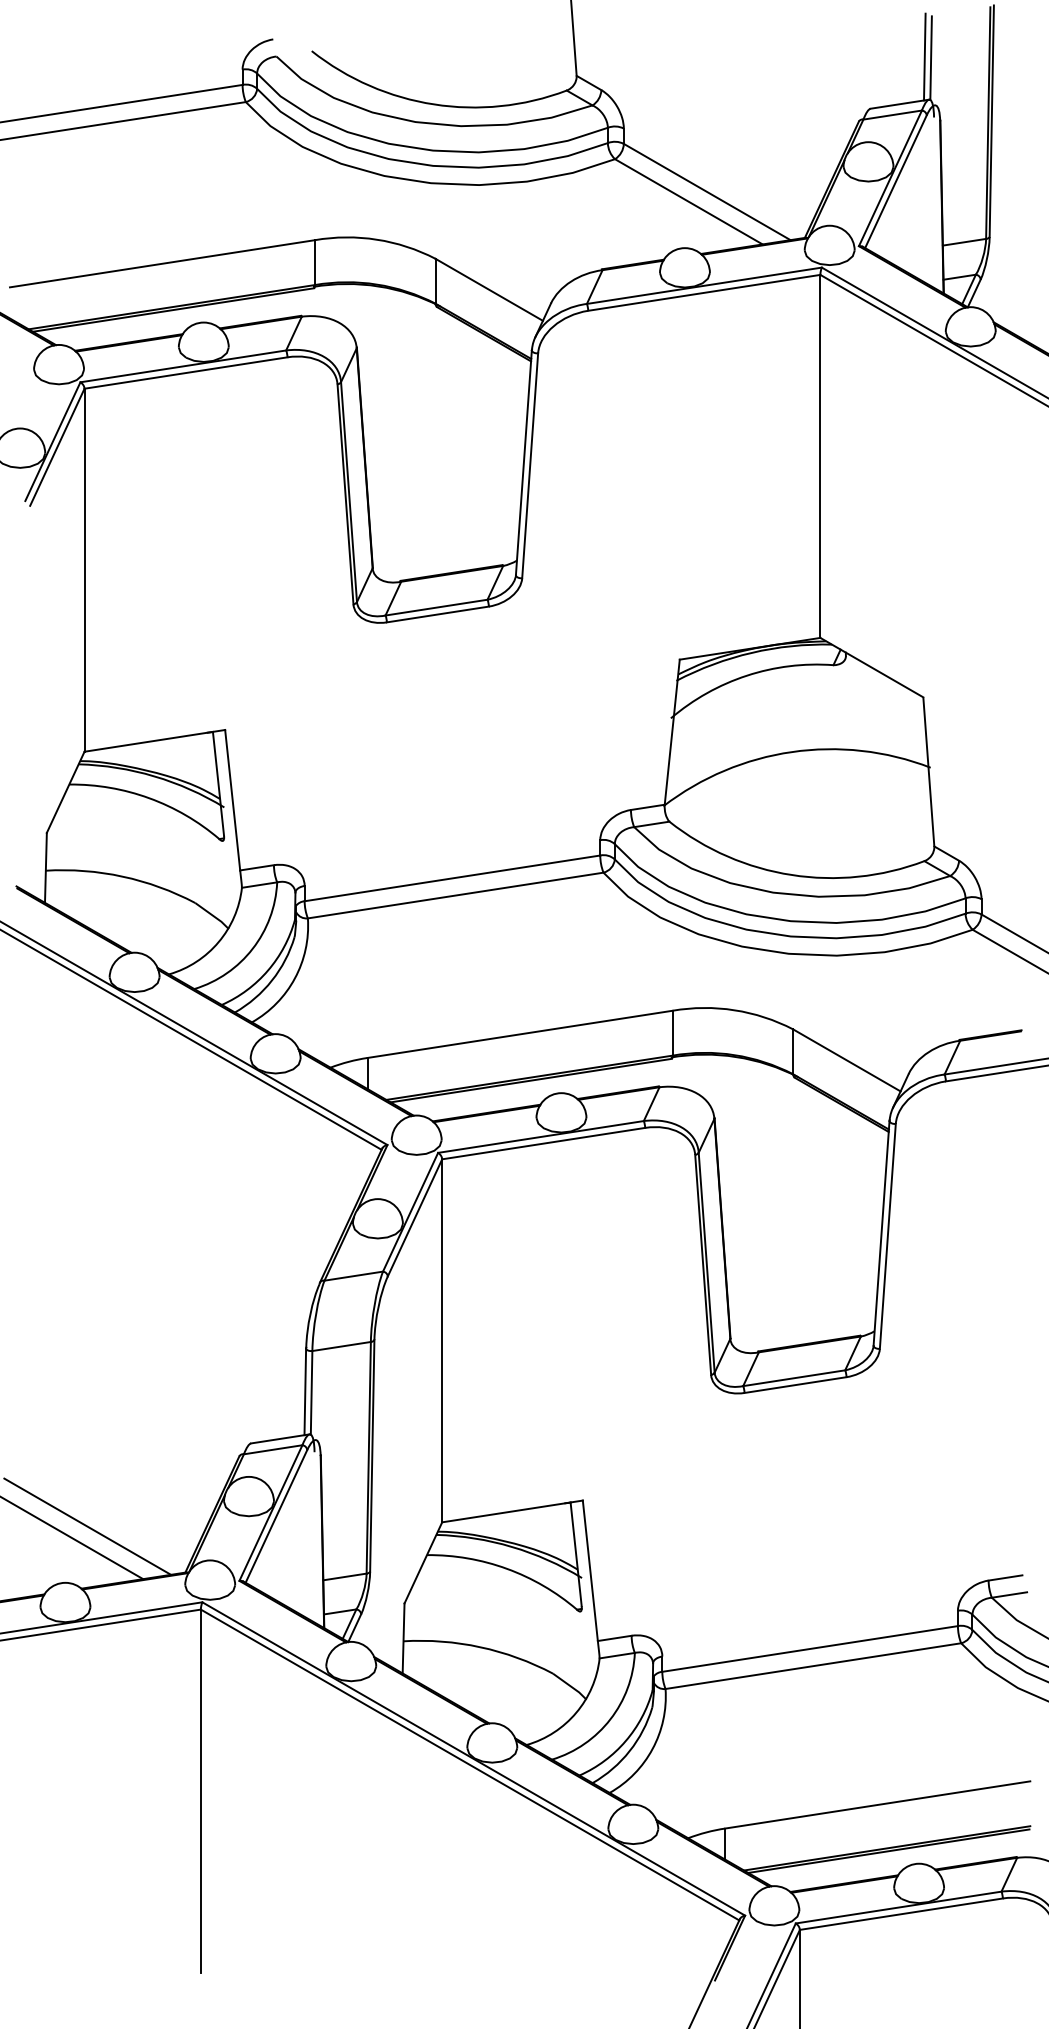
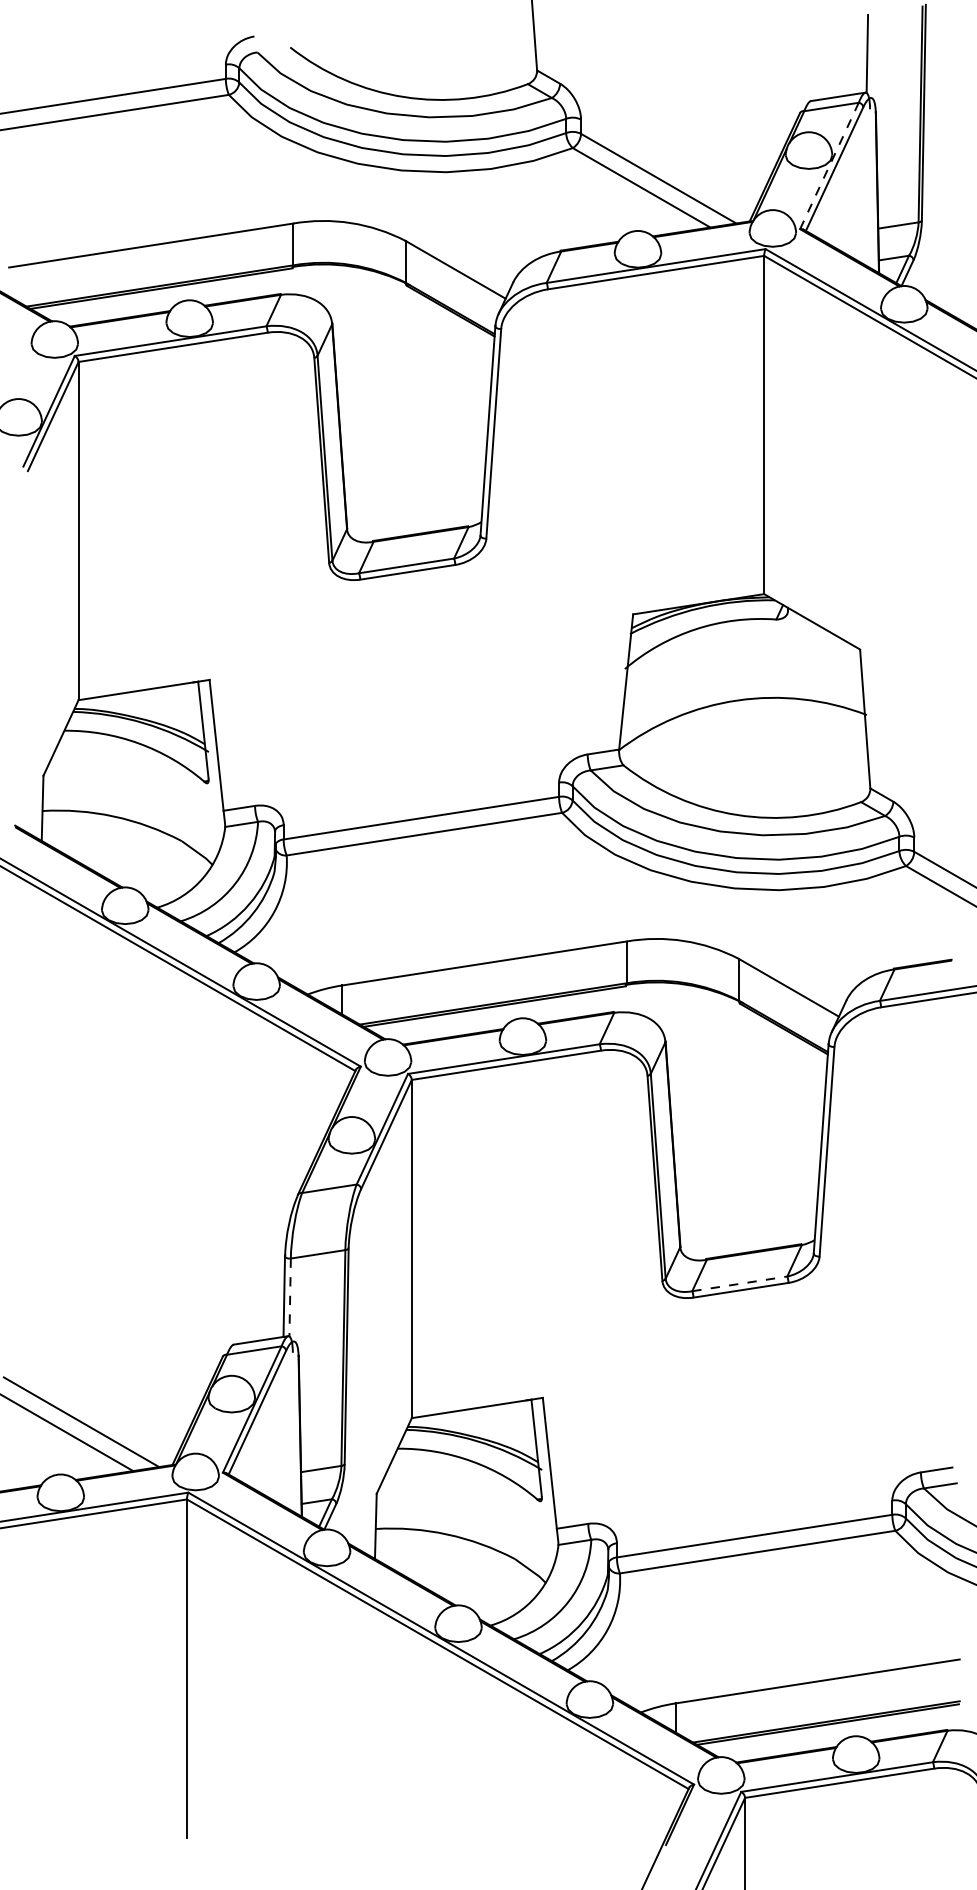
line: (924, 56) -> (861, 52), removed
line: (890, 177) -> (829, 165), solid -> dashed
line: (794, 1377) -> (740, 1283), solid -> dashed
line: (311, 1392) -> (290, 1297), solid -> dashed

